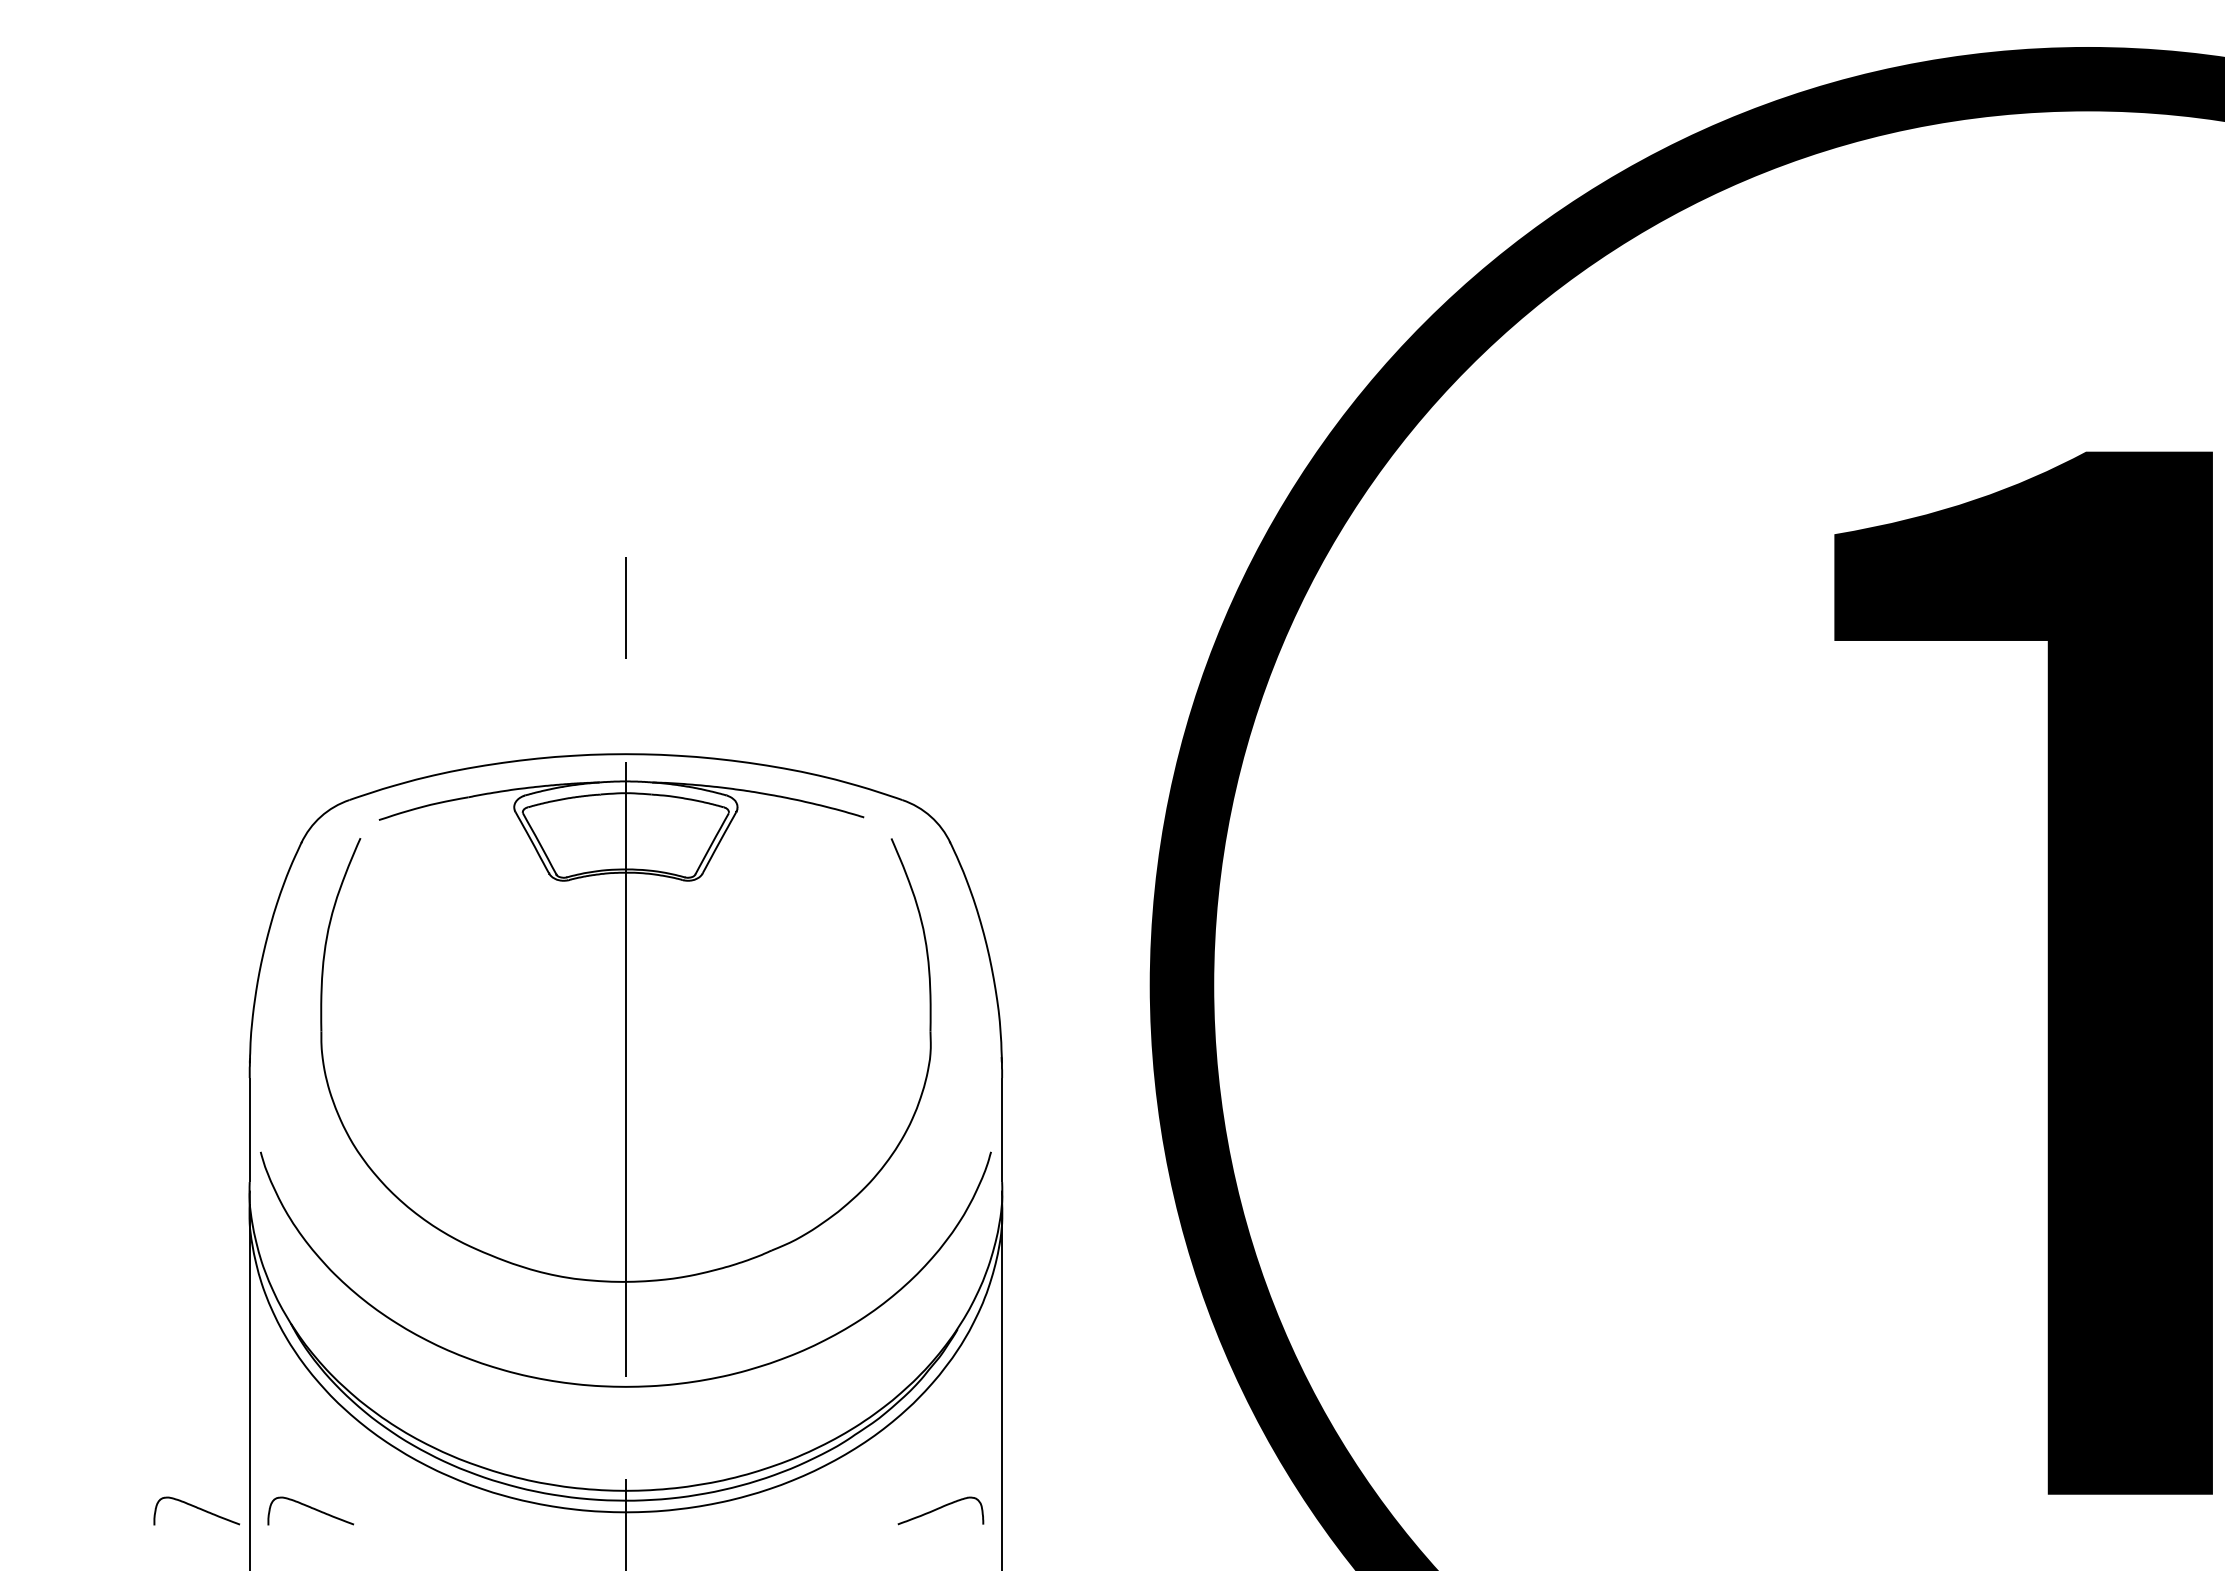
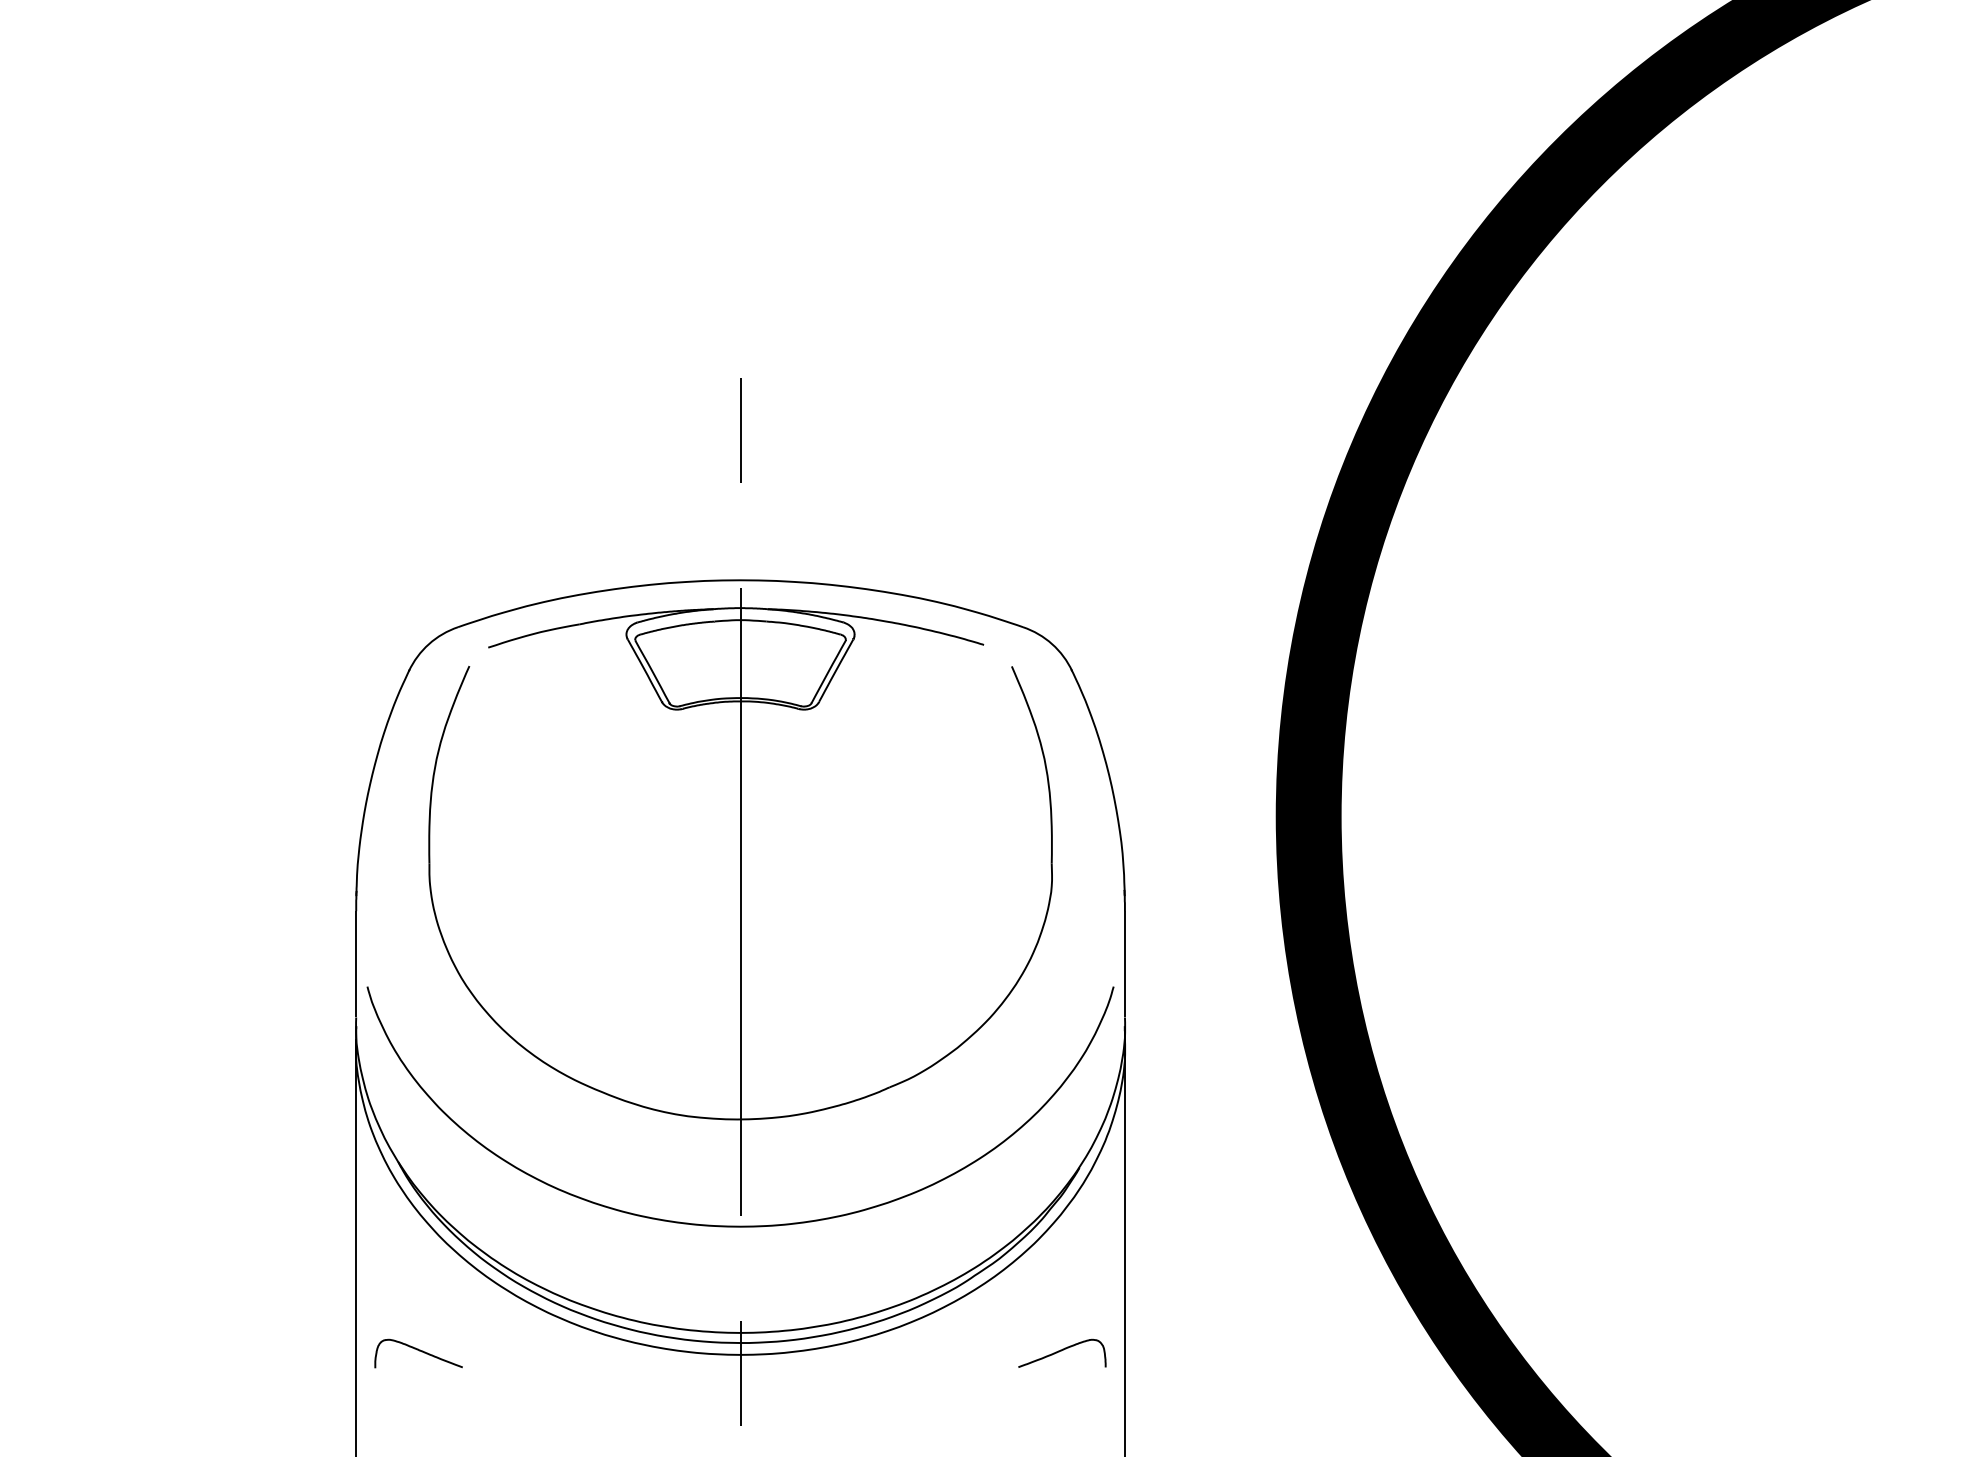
curve: (196, 1508) -> (301, 1350), removed

